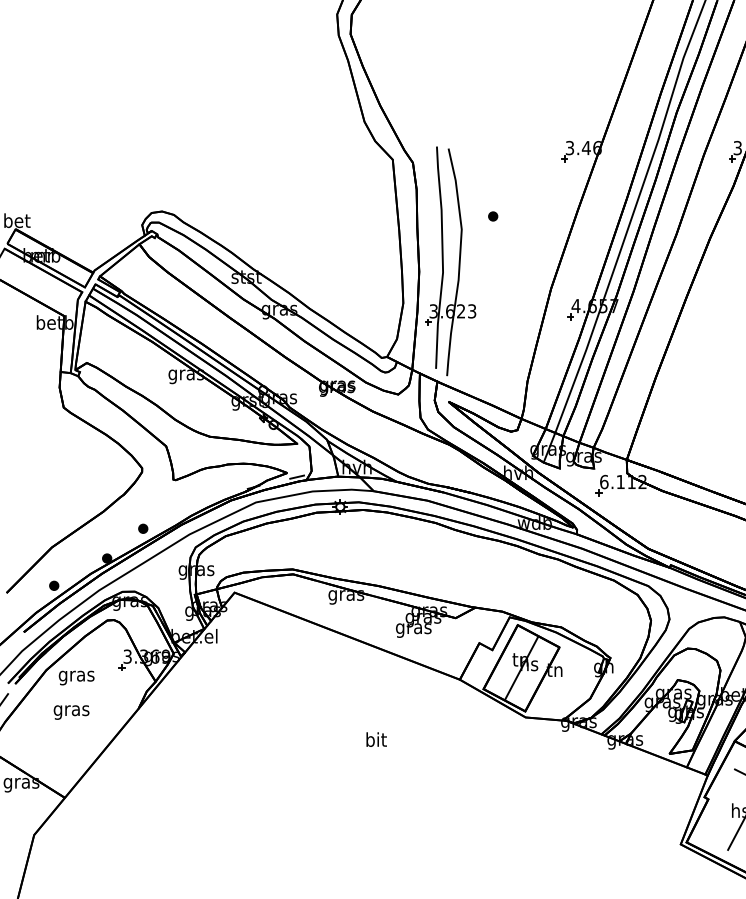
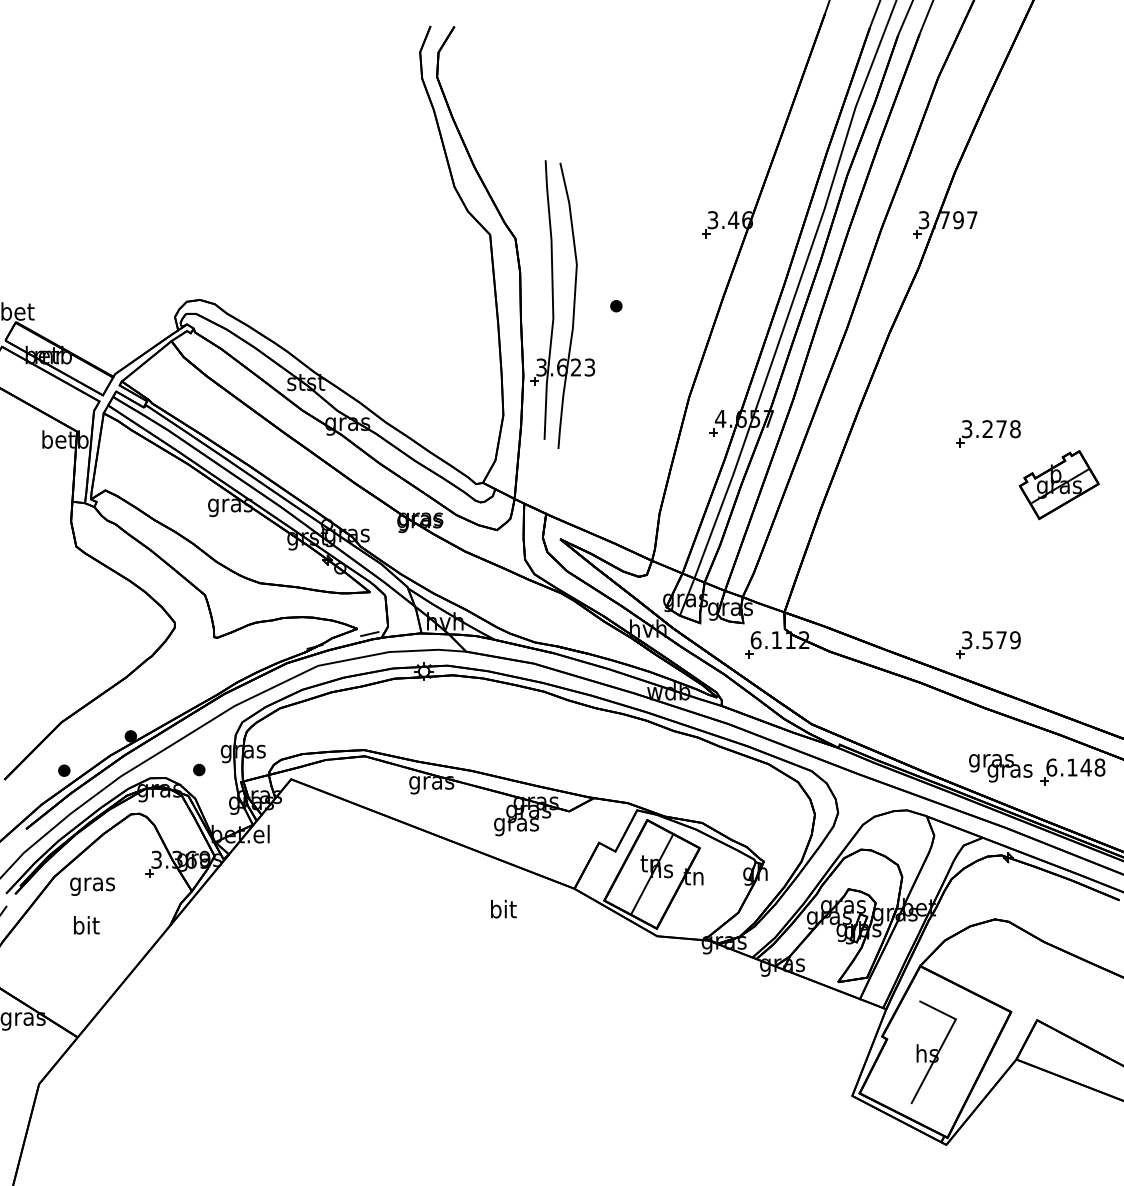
part: (443, 261) -> (553, 304), moved
part: (143, 528) -> (199, 769), moved
text: (71, 710) -> (85, 927), gras -> bit
text: (376, 739) -> (503, 909), moved

